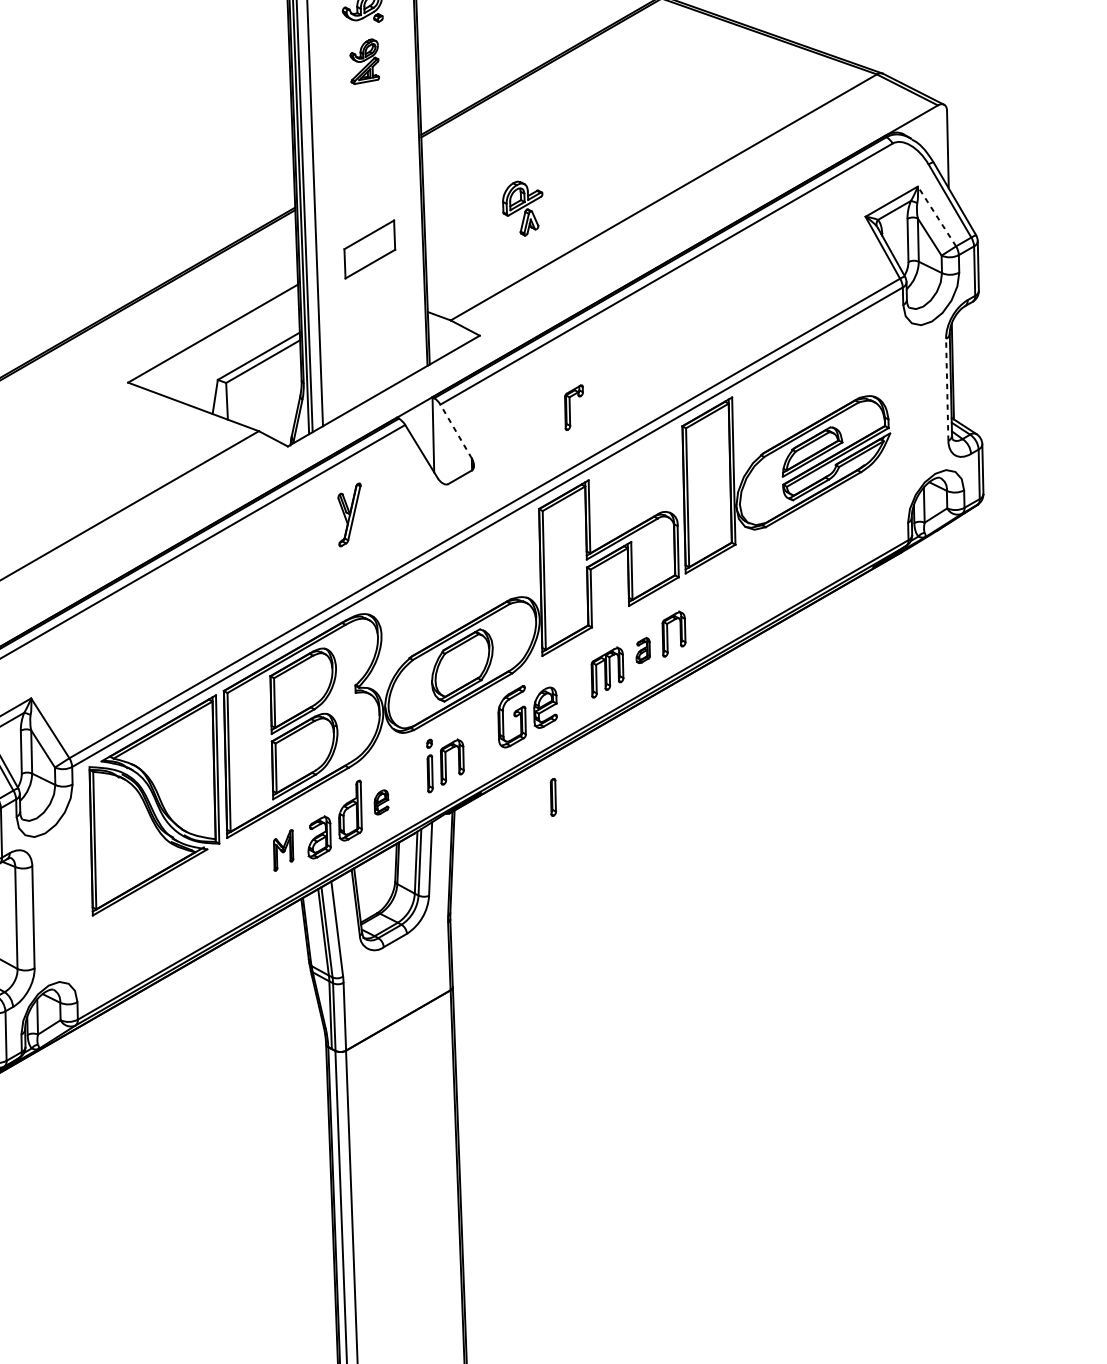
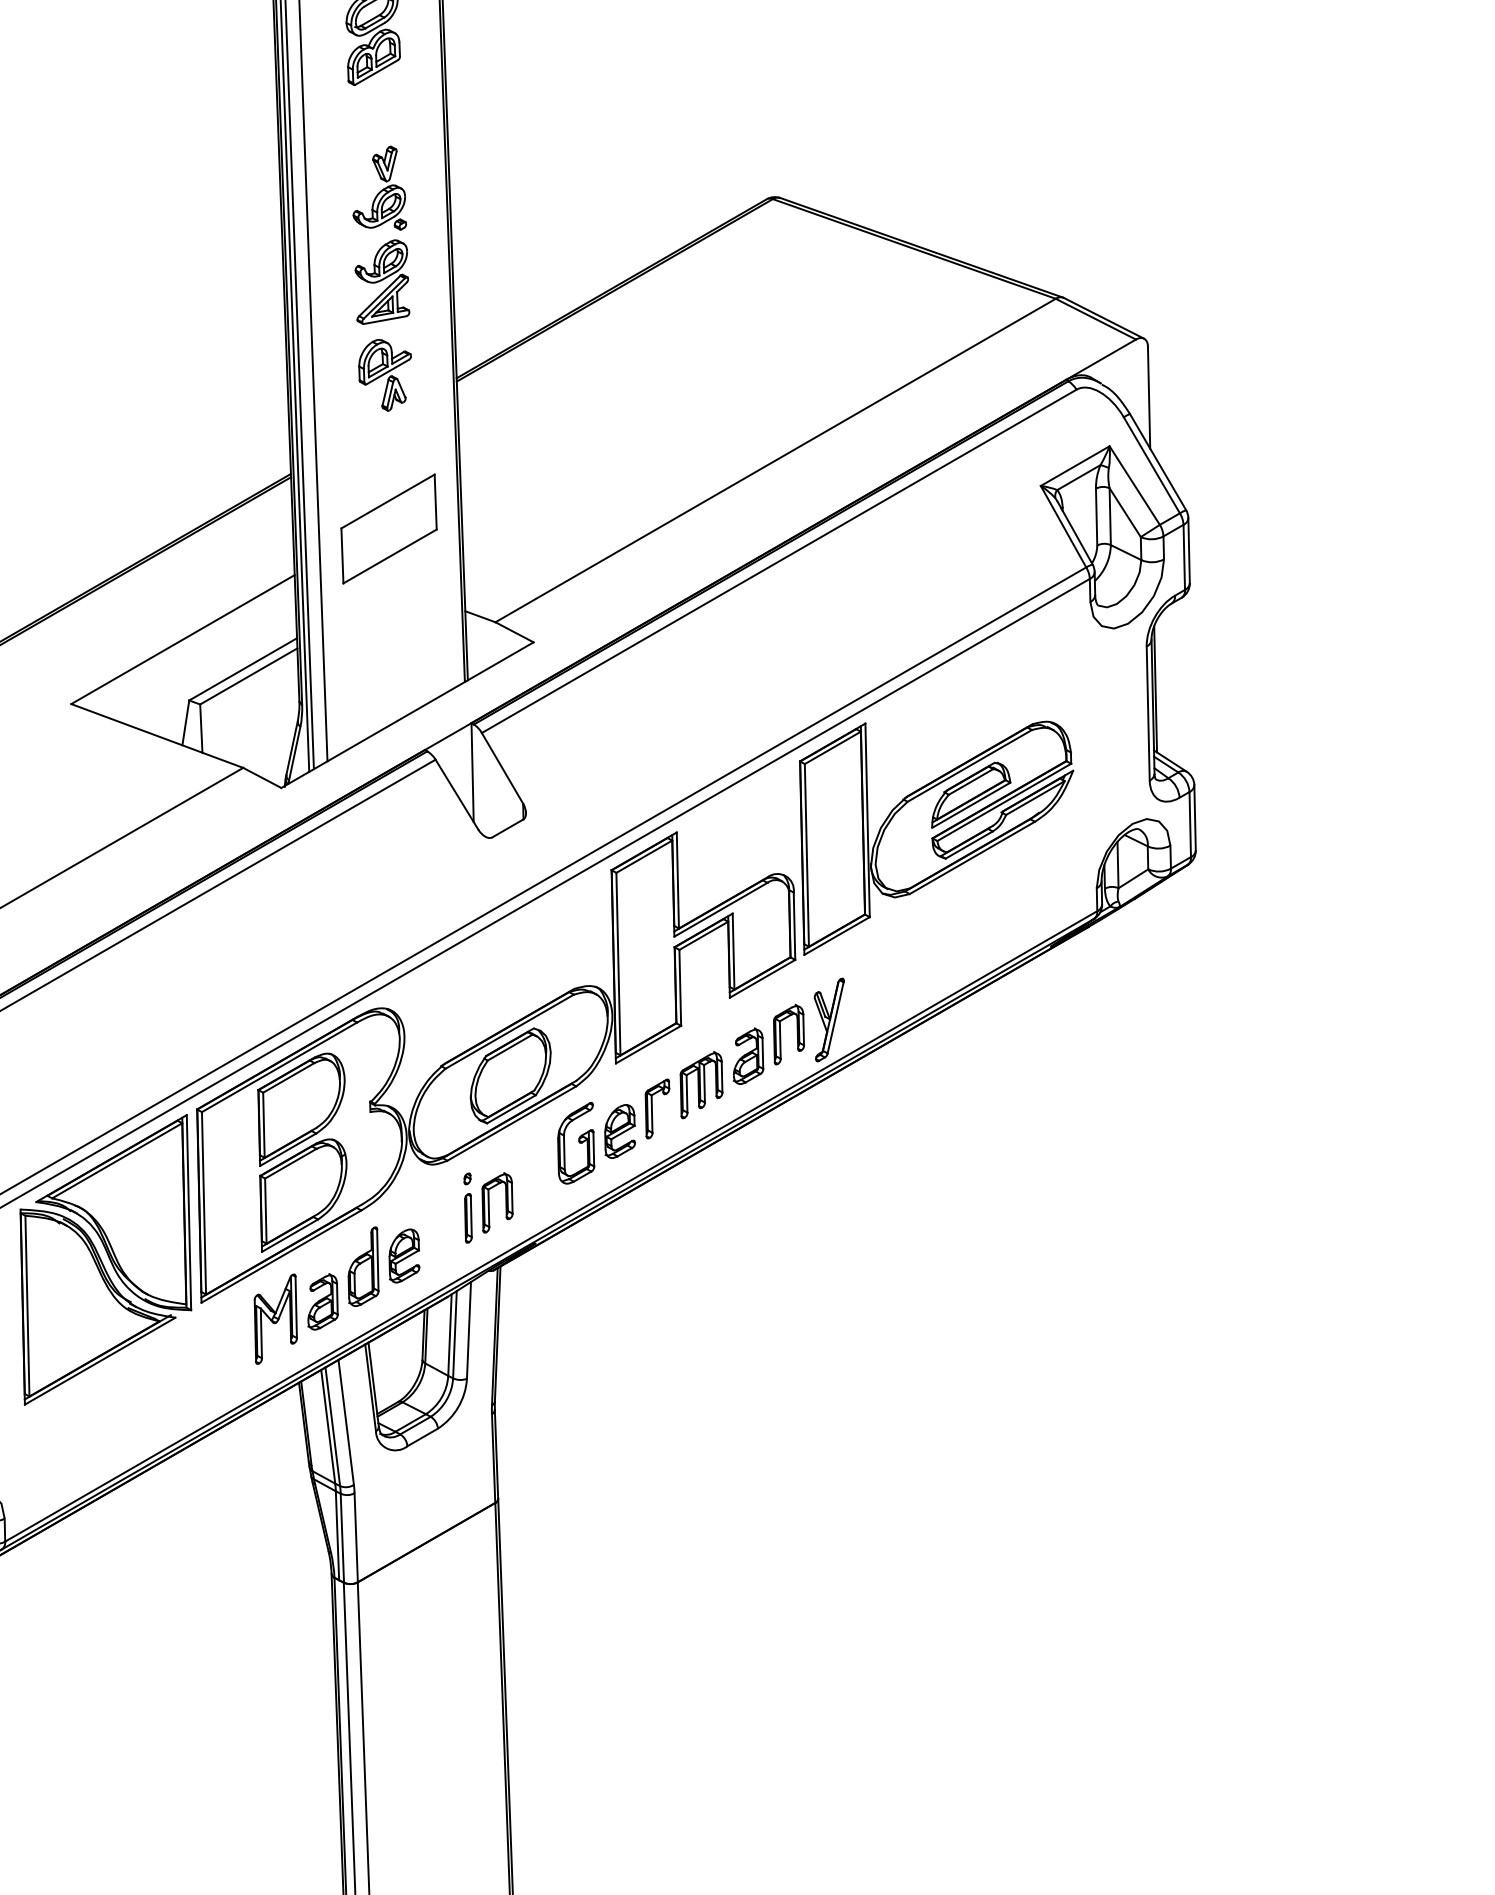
part: (364, 61) -> (382, 281), size x1.43
part: (522, 208) -> (384, 375), moved
line: (936, 216) -> (1134, 485), dashed -> solid
part: (369, 249) -> (388, 528), size x1.43
line: (947, 389) -> (1148, 713), dashed -> solid
part: (574, 407) -> (657, 1108), moved
line: (456, 431) -> (502, 768), dashed -> solid
part: (348, 514) -> (828, 1019), moved
part: (643, 649) -> (748, 1055), size x1.67
part: (553, 797) -> (630, 1249), removed
part: (381, 802) -> (404, 1255), size x1.67
part: (283, 849) -> (275, 1318), size x1.67

